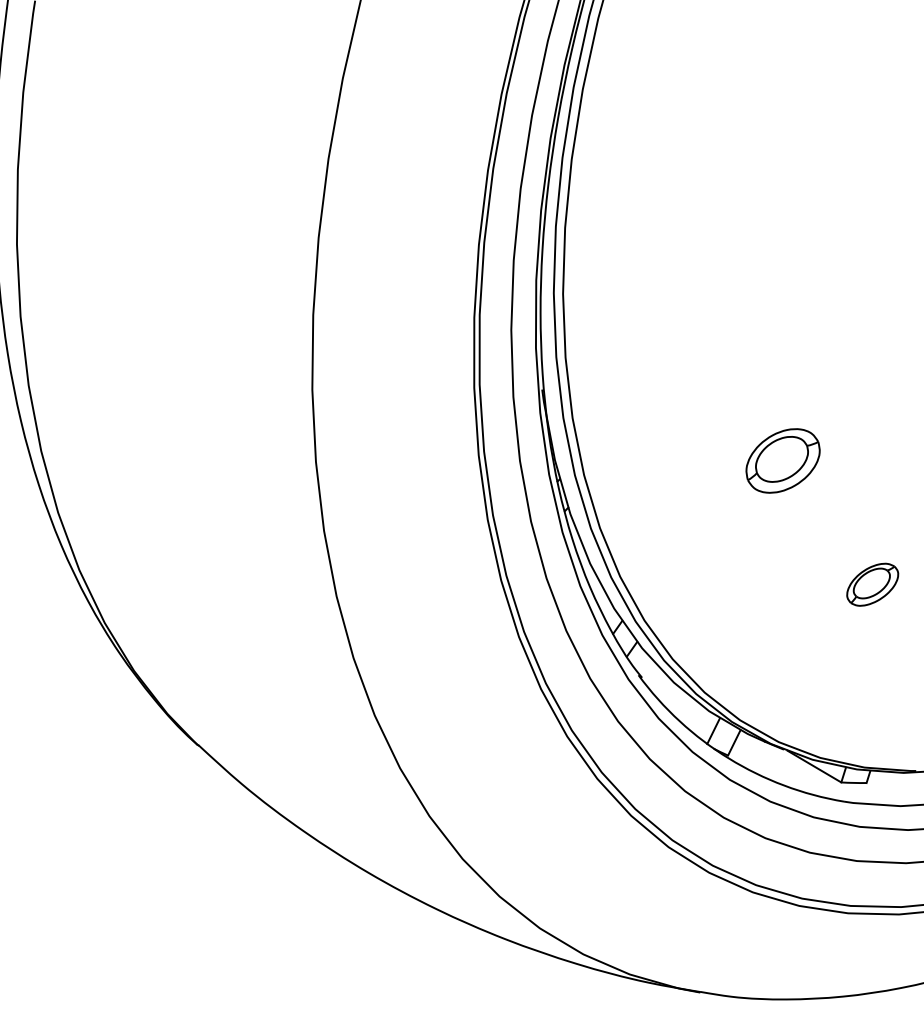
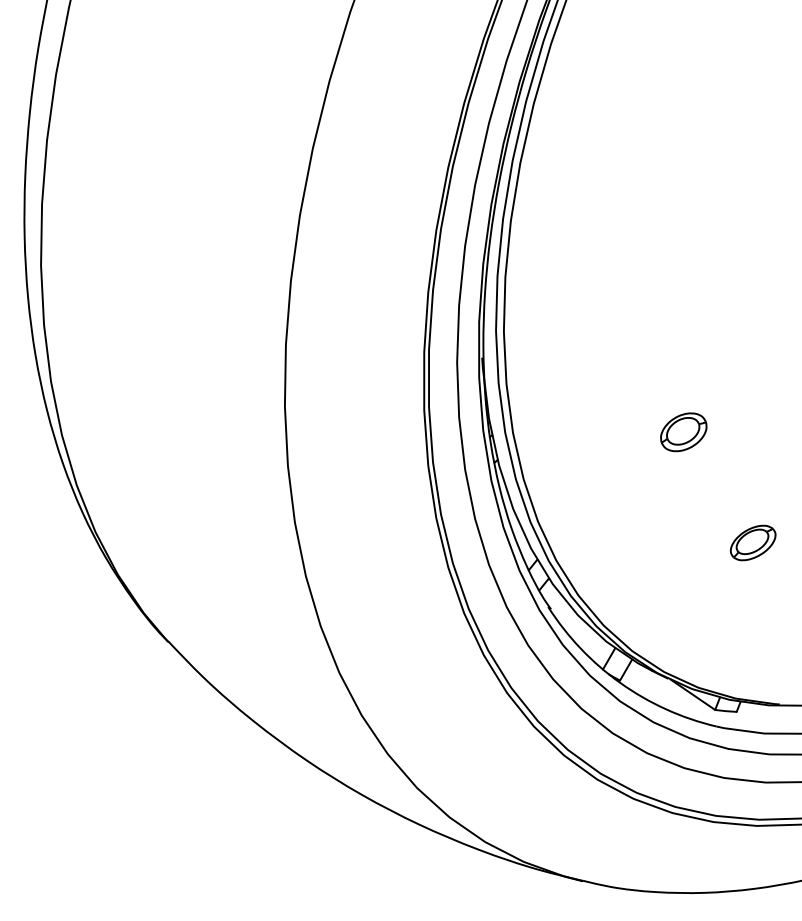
part: (782, 461) -> (683, 432), size x0.71

